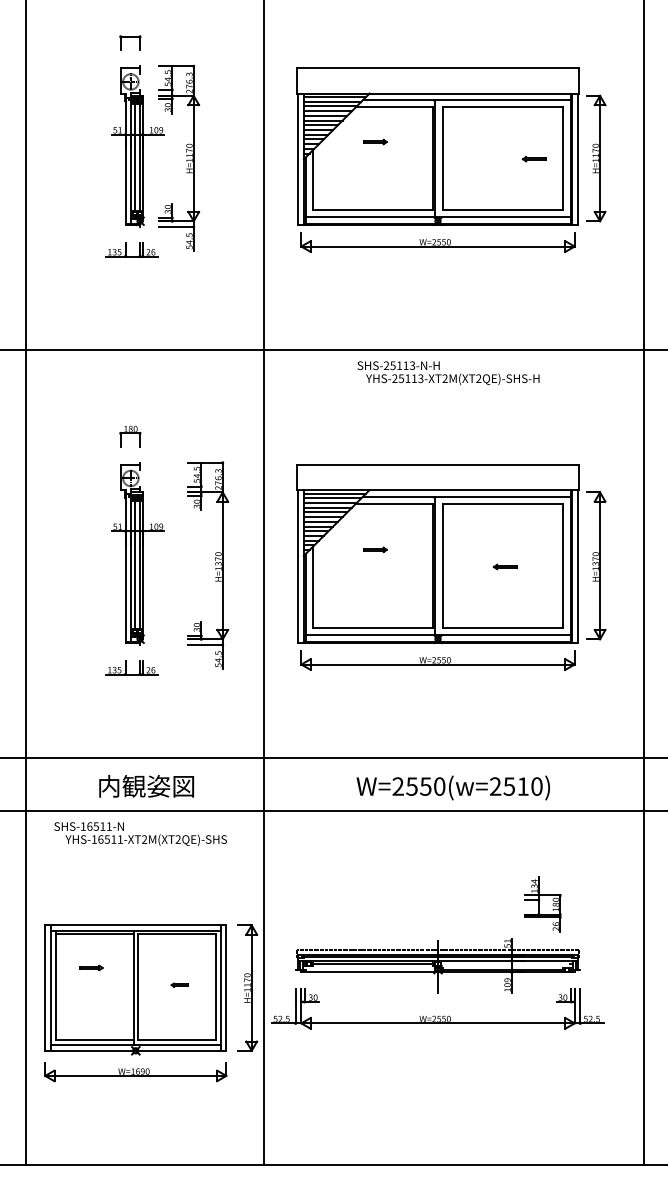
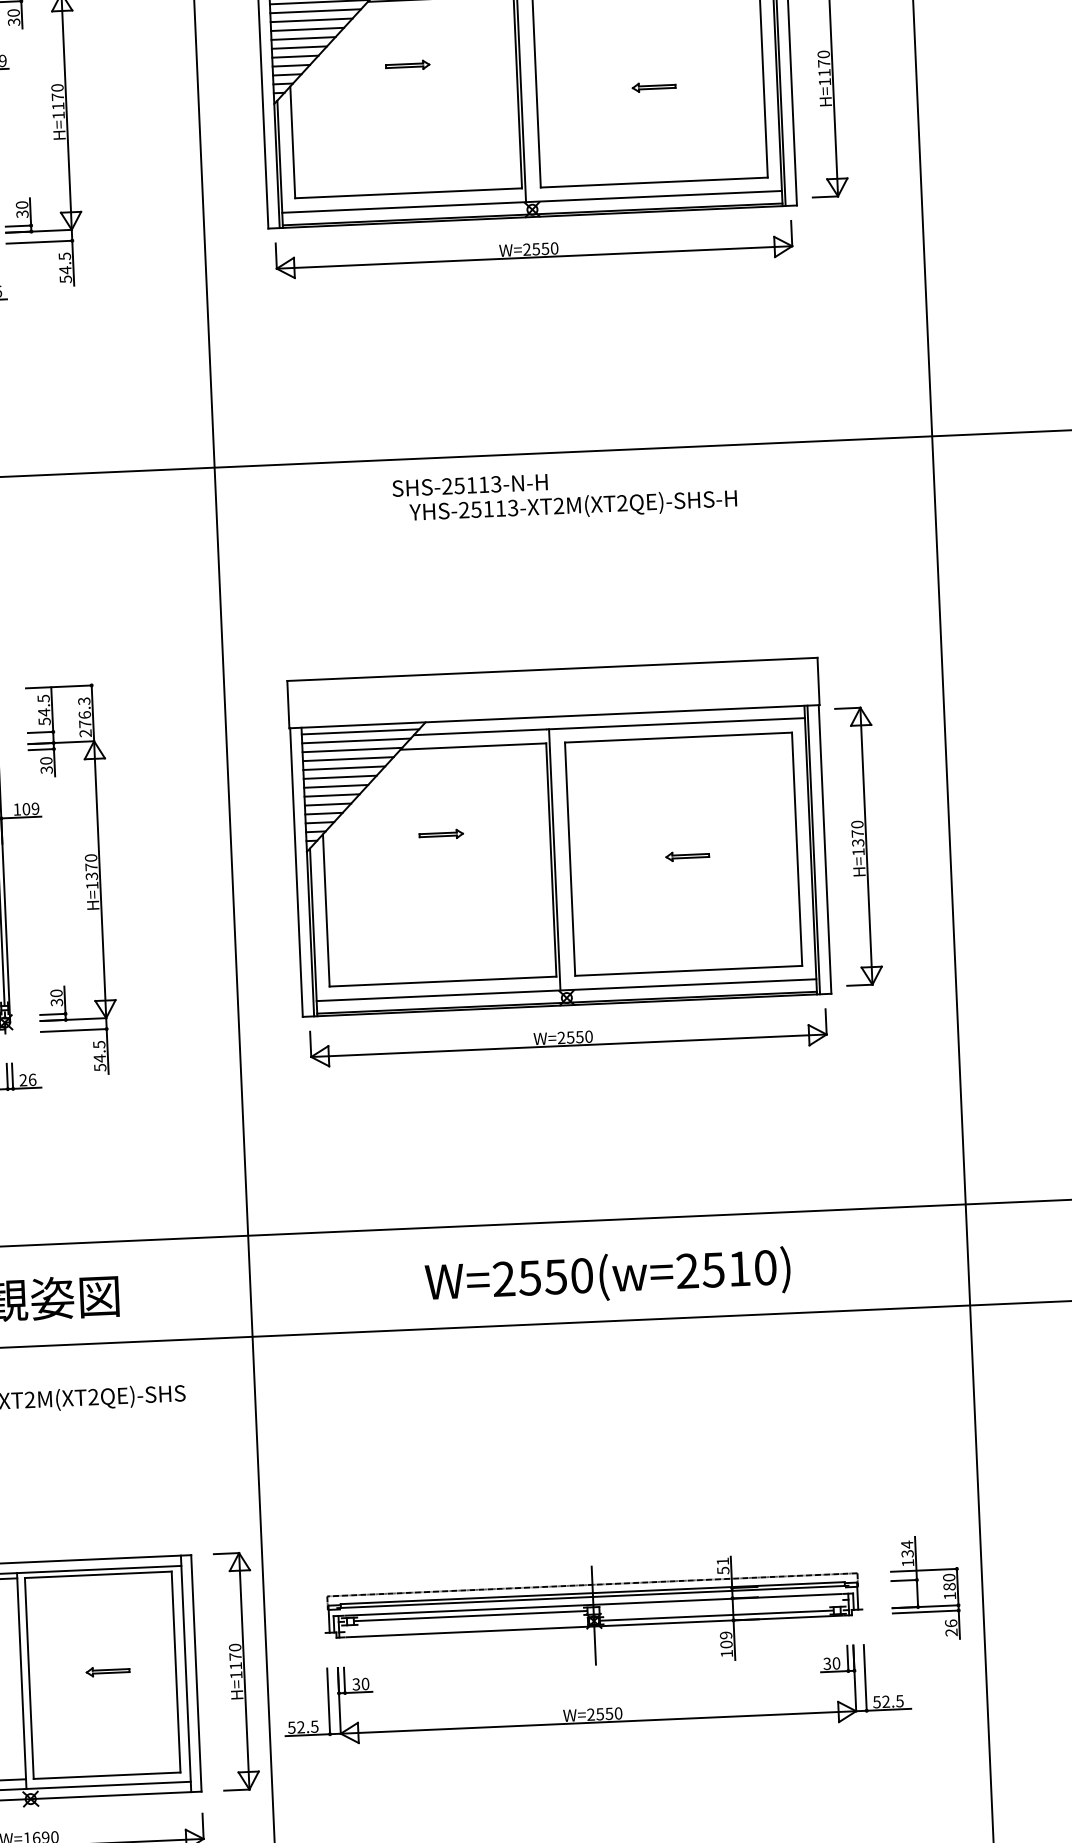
part: (533, 159) -> (652, 87), moved
part: (215, 565) -> (86, 879), moved
part: (542, 904) -> (924, 1587), moved
part: (179, 984) -> (107, 1670), size x1.43

